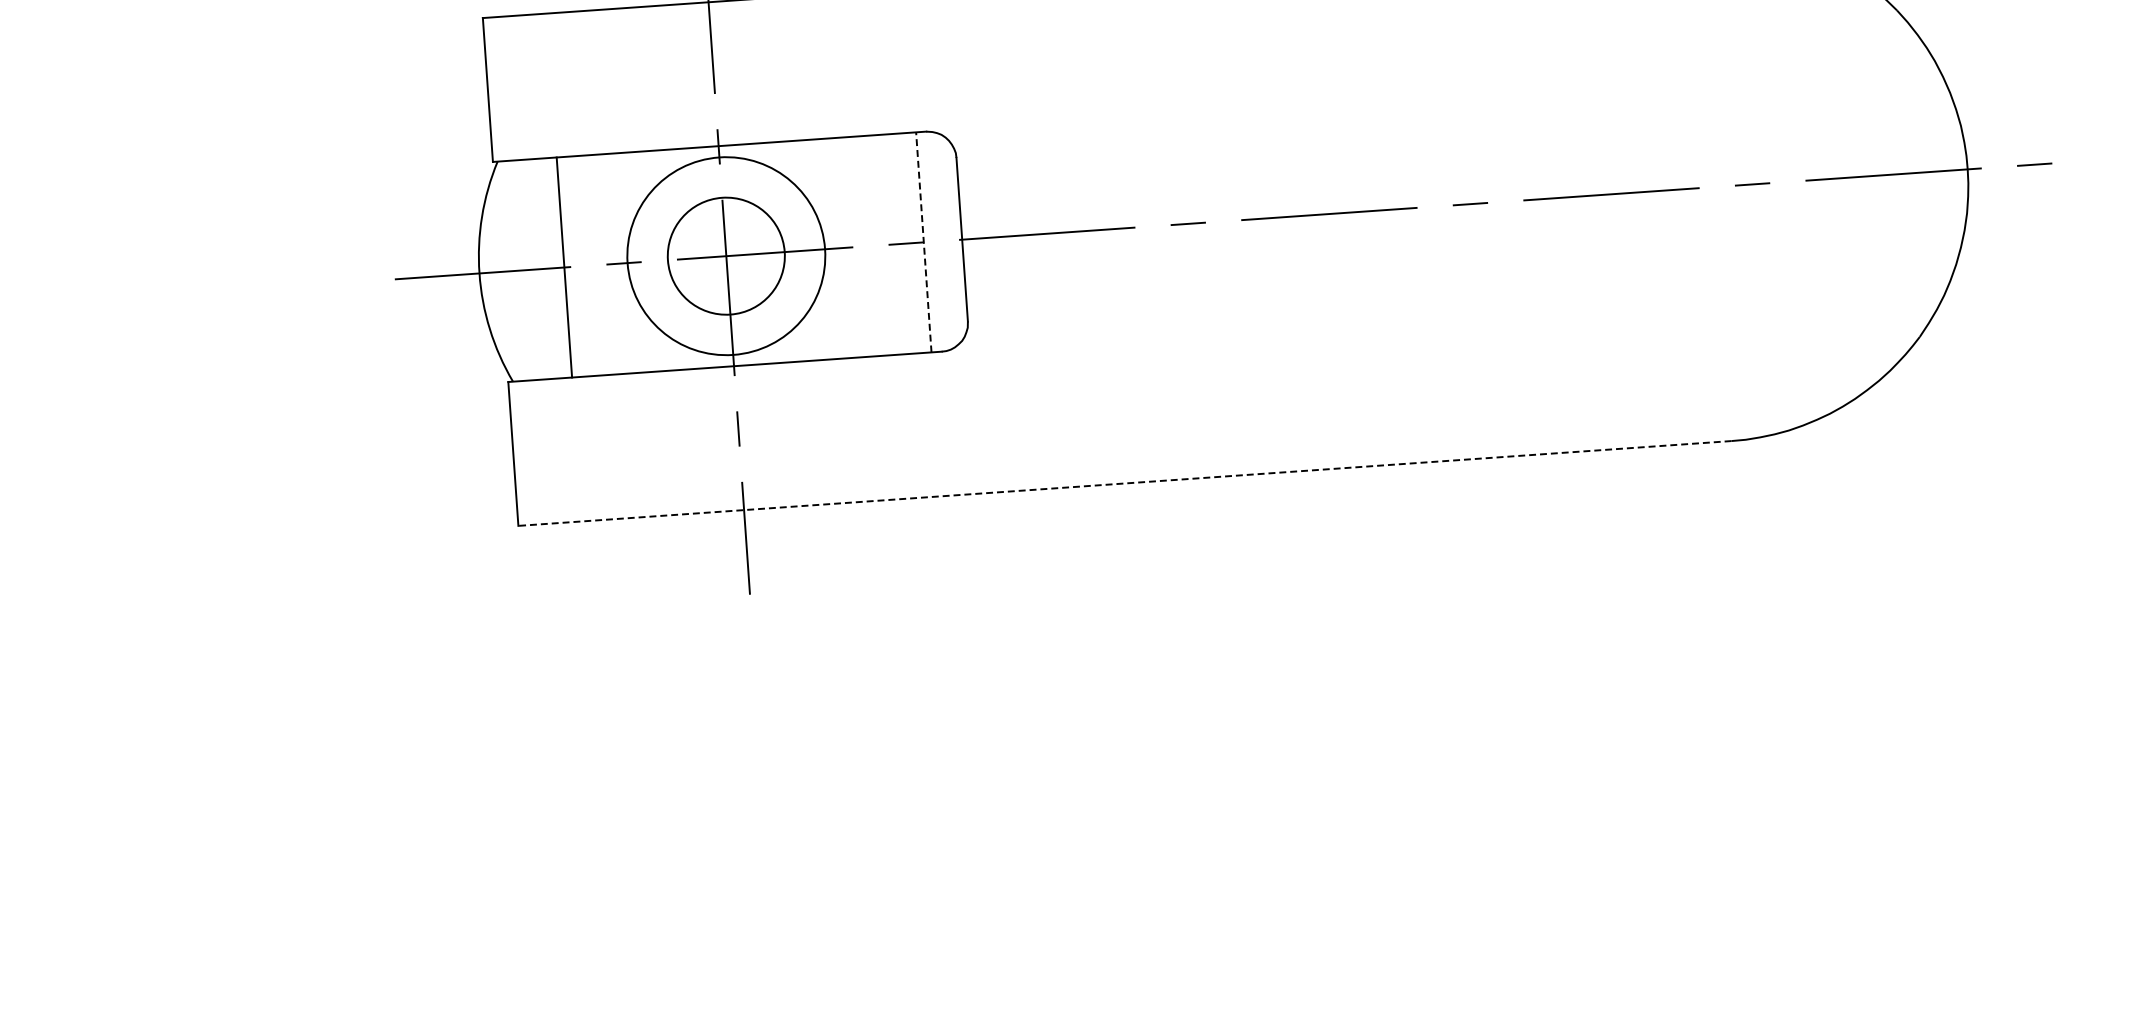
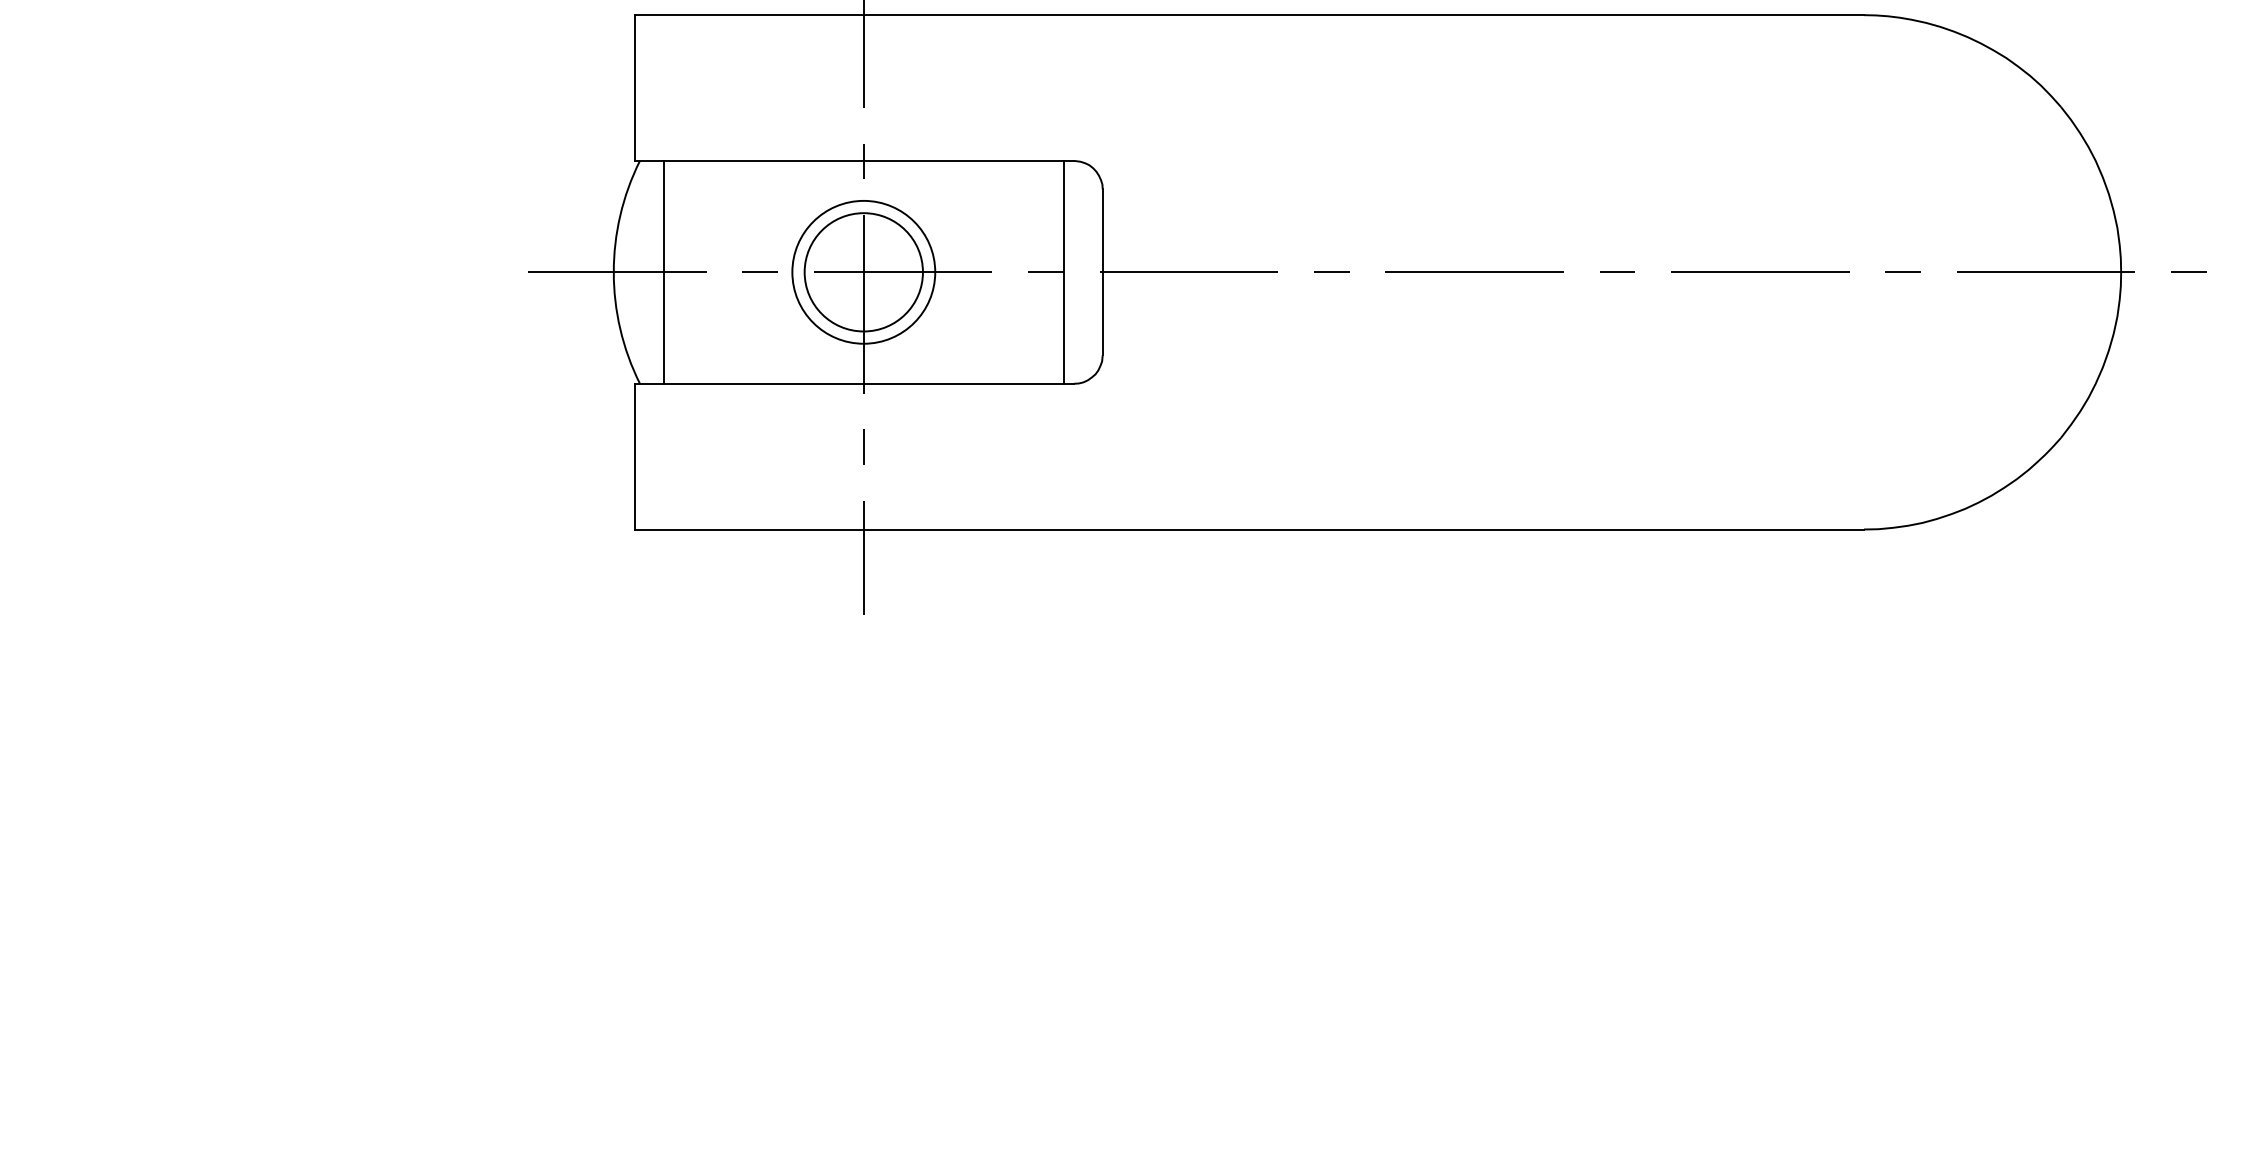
line: (923, 241) -> (1063, 271), dashed -> solid
circle: (725, 255) -> (863, 271), size x0.71
line: (564, 266) -> (663, 271), moved
line: (1124, 483) -> (1249, 529), dashed -> solid

